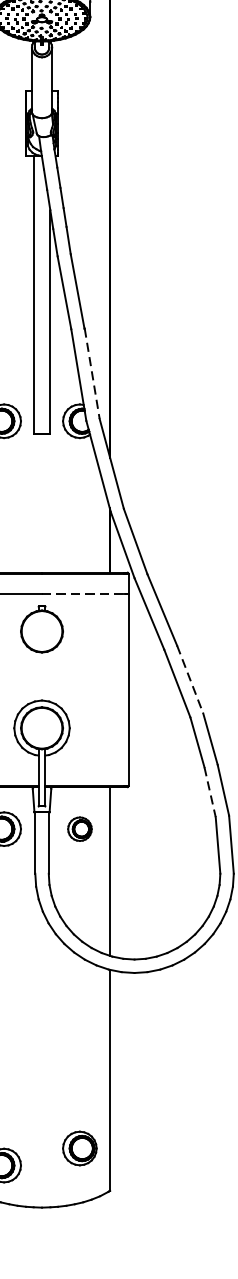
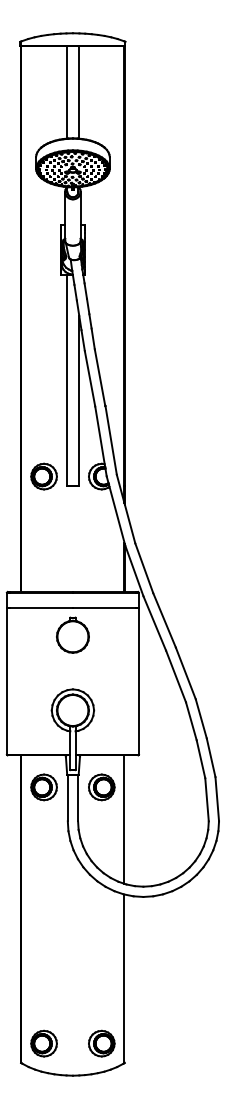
line: (92, 373) -> (111, 440), dashed -> solid
line: (83, 594) -> (104, 608), dashed -> solid
line: (189, 679) -> (185, 673), dashed -> solid
line: (210, 792) -> (201, 759), dashed -> solid
part: (79, 829) -> (101, 787), size x1.43
part: (79, 1148) -> (101, 1043), moved

